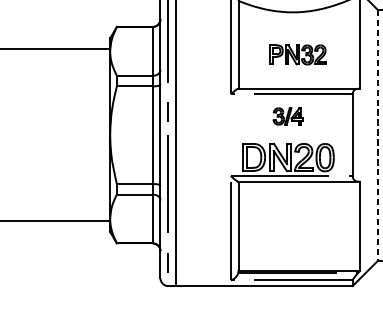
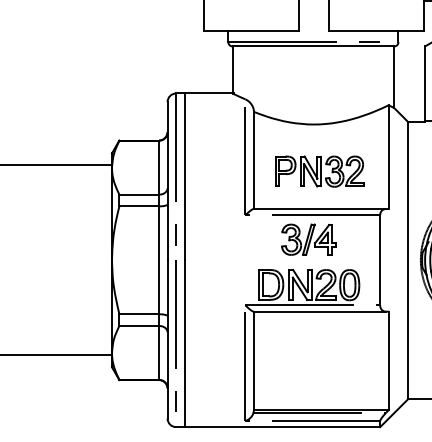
part: (297, 54) -> (319, 171), size x1.43
part: (287, 116) -> (308, 239), size x1.67
line: (377, 135) -> (407, 260), dashed -> solid

